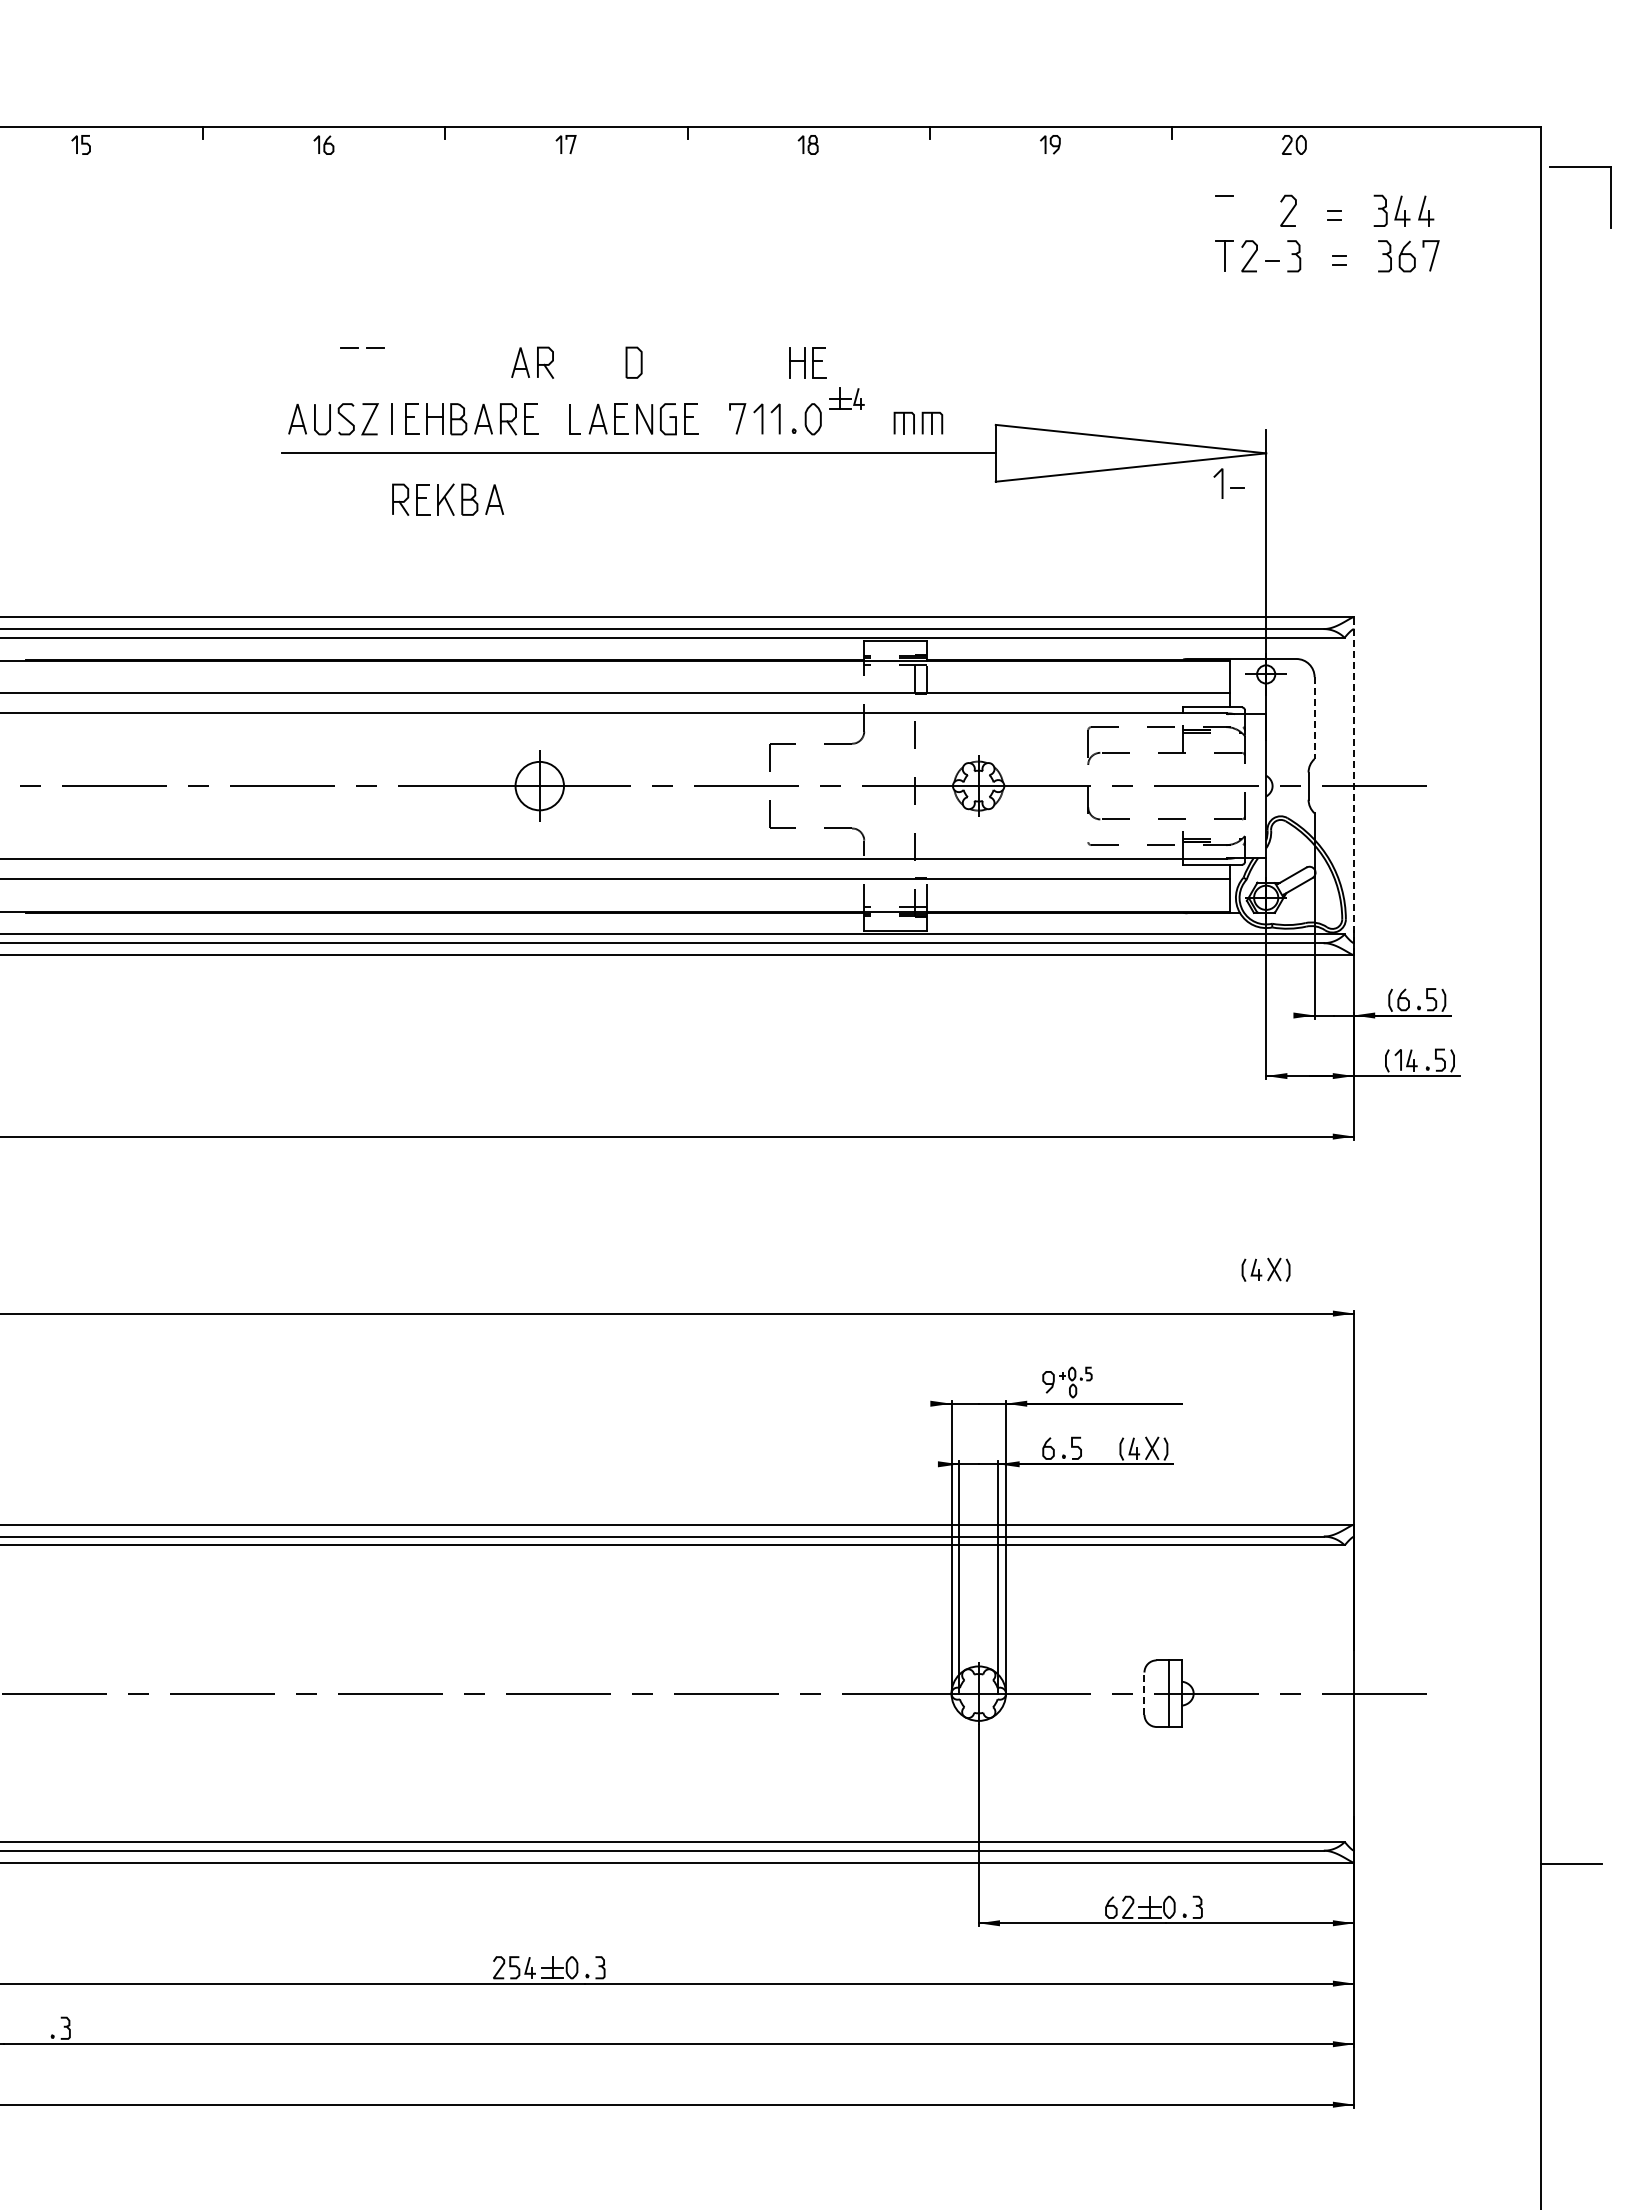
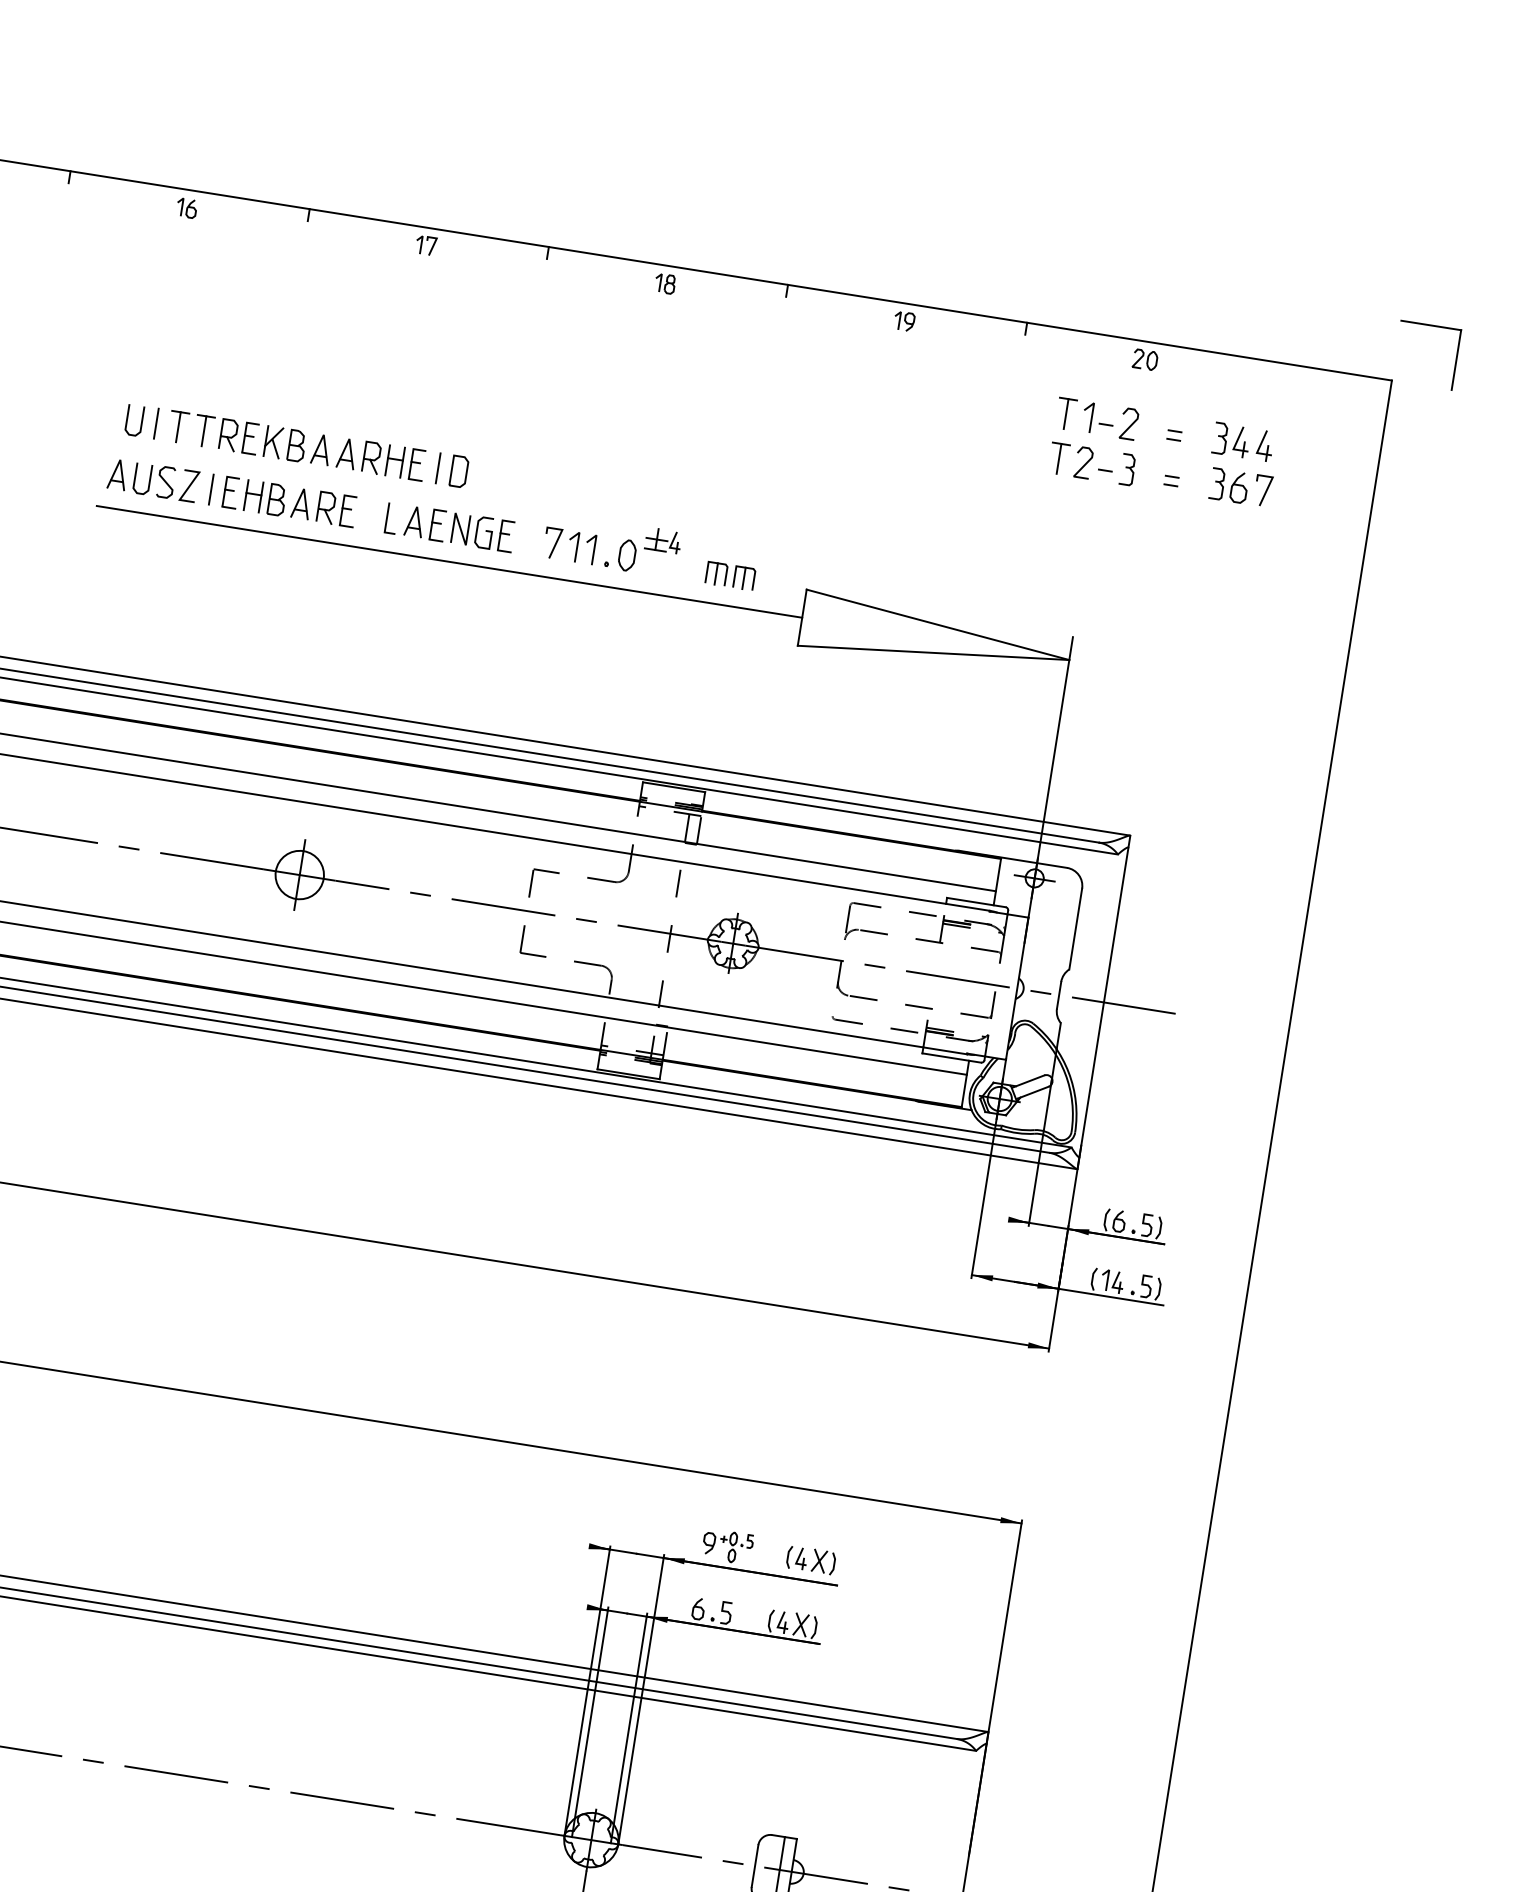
part: (1580, 167) -> (1431, 325), moved
line: (1224, 210) -> (1066, 413), added
curve: (298, 362) -> (127, 418), added
line: (327, 362) -> (156, 423), added
line: (349, 362) -> (178, 426), added
line: (375, 362) -> (203, 430), added
line: (612, 362) -> (437, 468), added
part: (807, 362) -> (405, 462), moved
part: (1228, 483) -> (1097, 418), moved
part: (447, 499) -> (274, 442), moved
line: (1314, 718) -> (1075, 929), dashed -> solid
line: (1353, 786) -> (1103, 1002), dashed -> solid
part: (1265, 1269) -> (810, 1559), moved
line: (1144, 1693) -> (755, 1865), dashed -> solid

